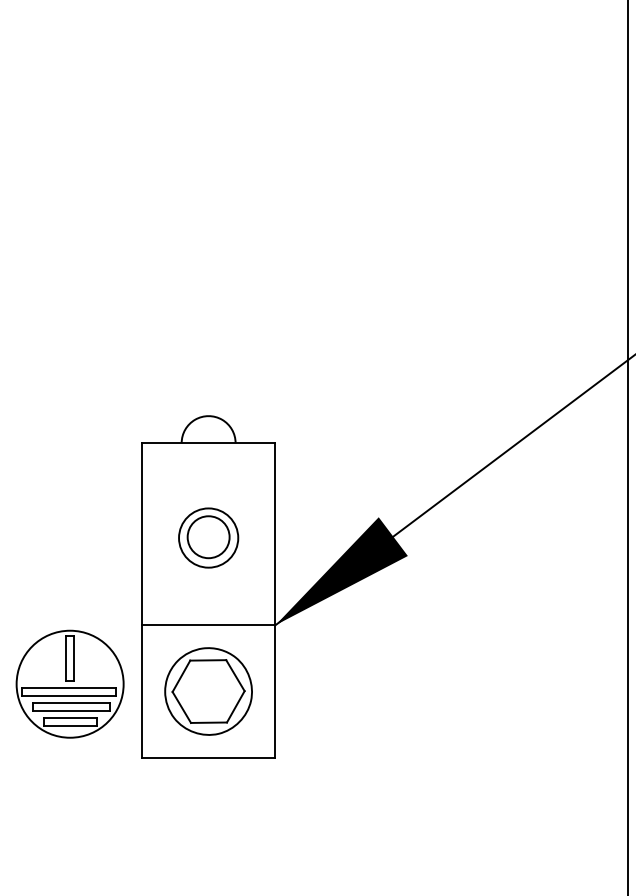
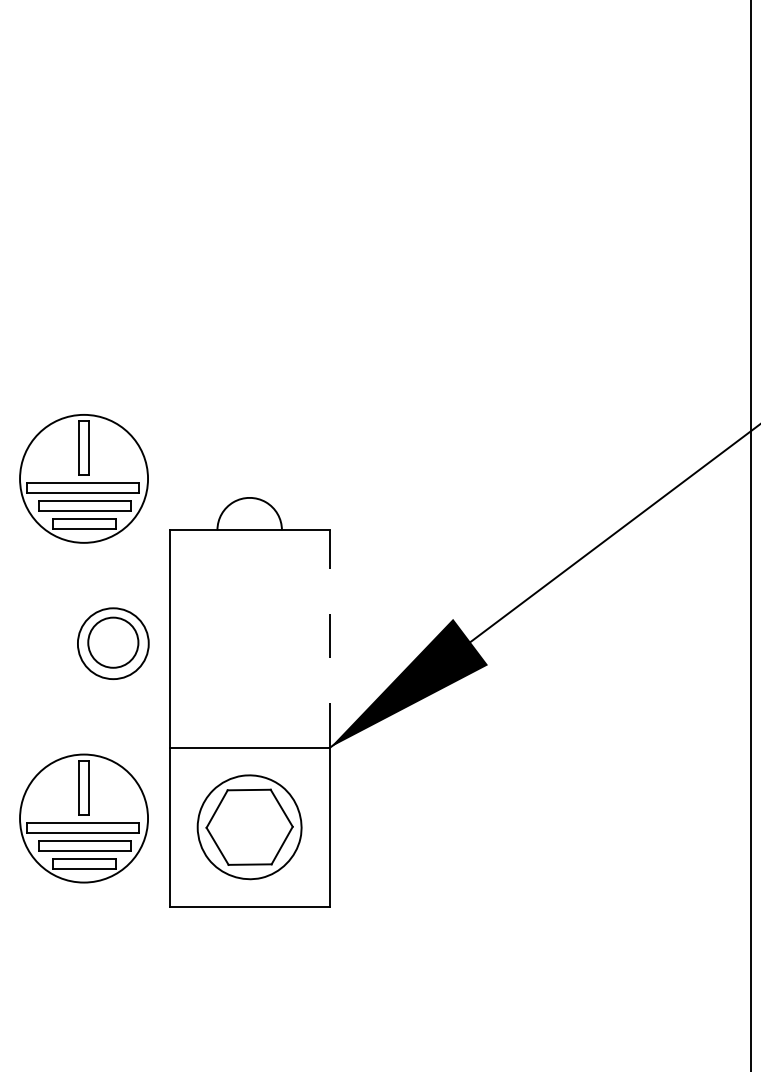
part: (69, 399) -> (83, 477), added
line: (275, 533) -> (329, 638), solid -> dashed
part: (208, 537) -> (113, 643), moved

